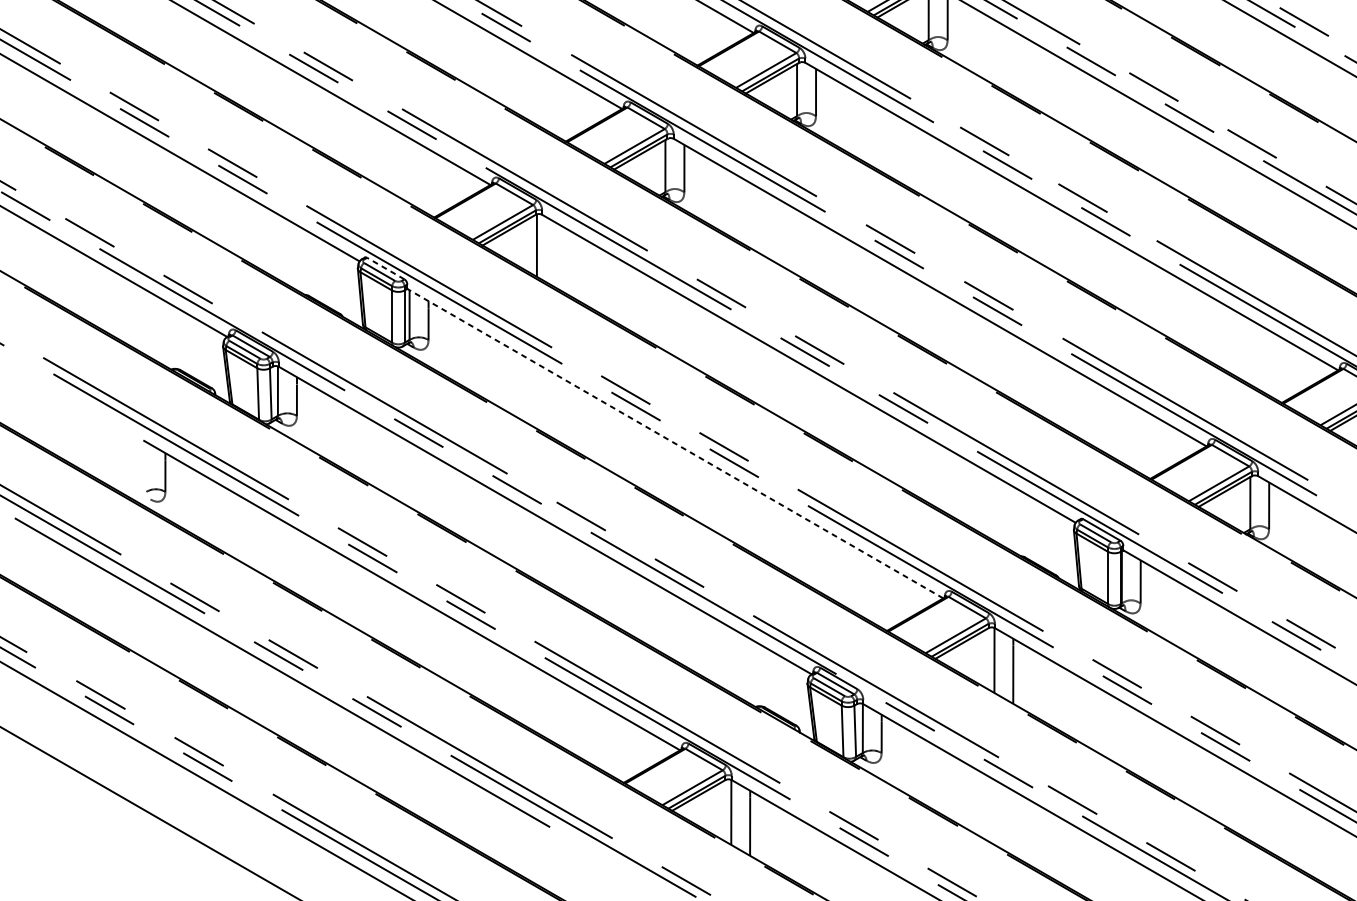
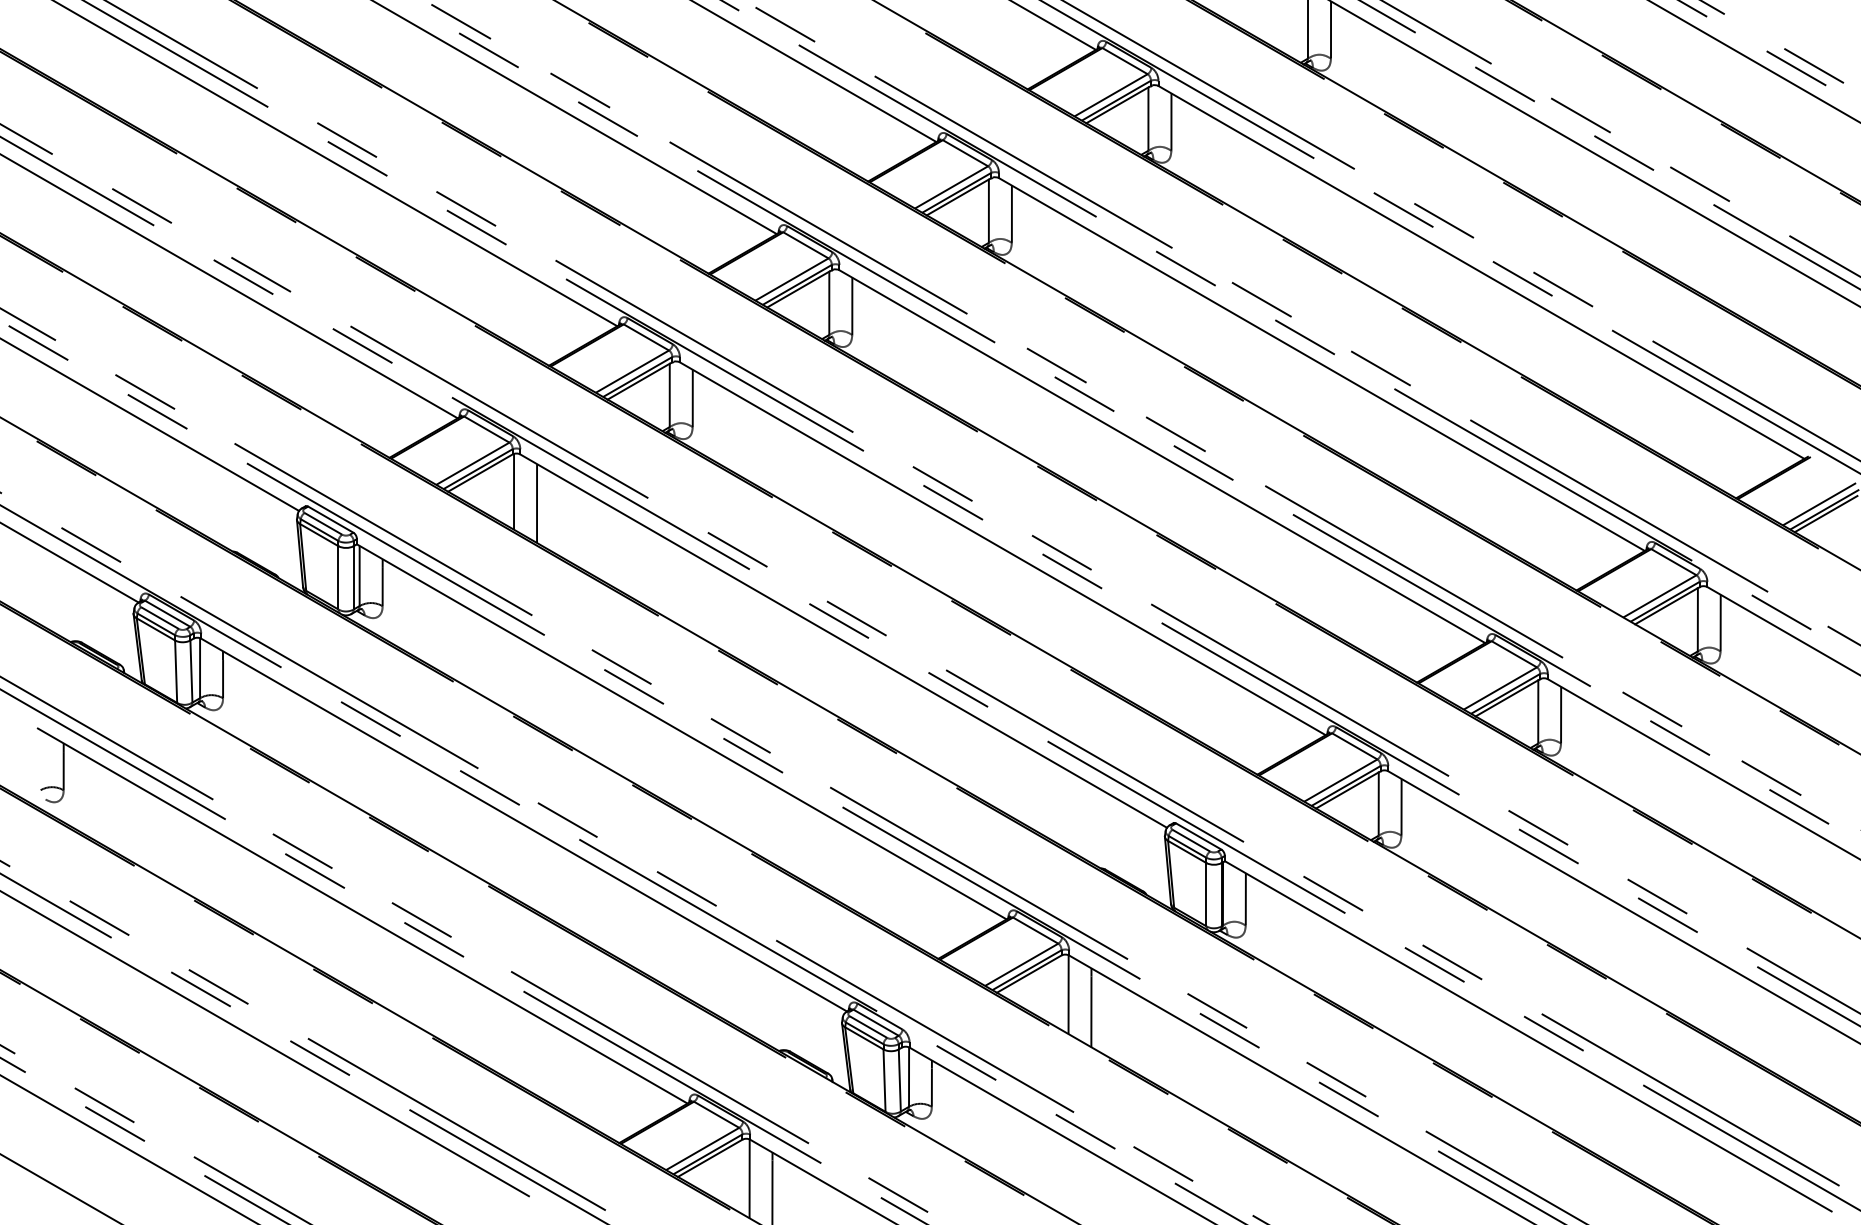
line: (556, 255) -> (537, 503), added
line: (385, 268) -> (330, 519), dashed -> solid
line: (675, 443) -> (681, 731), dashed -> solid

